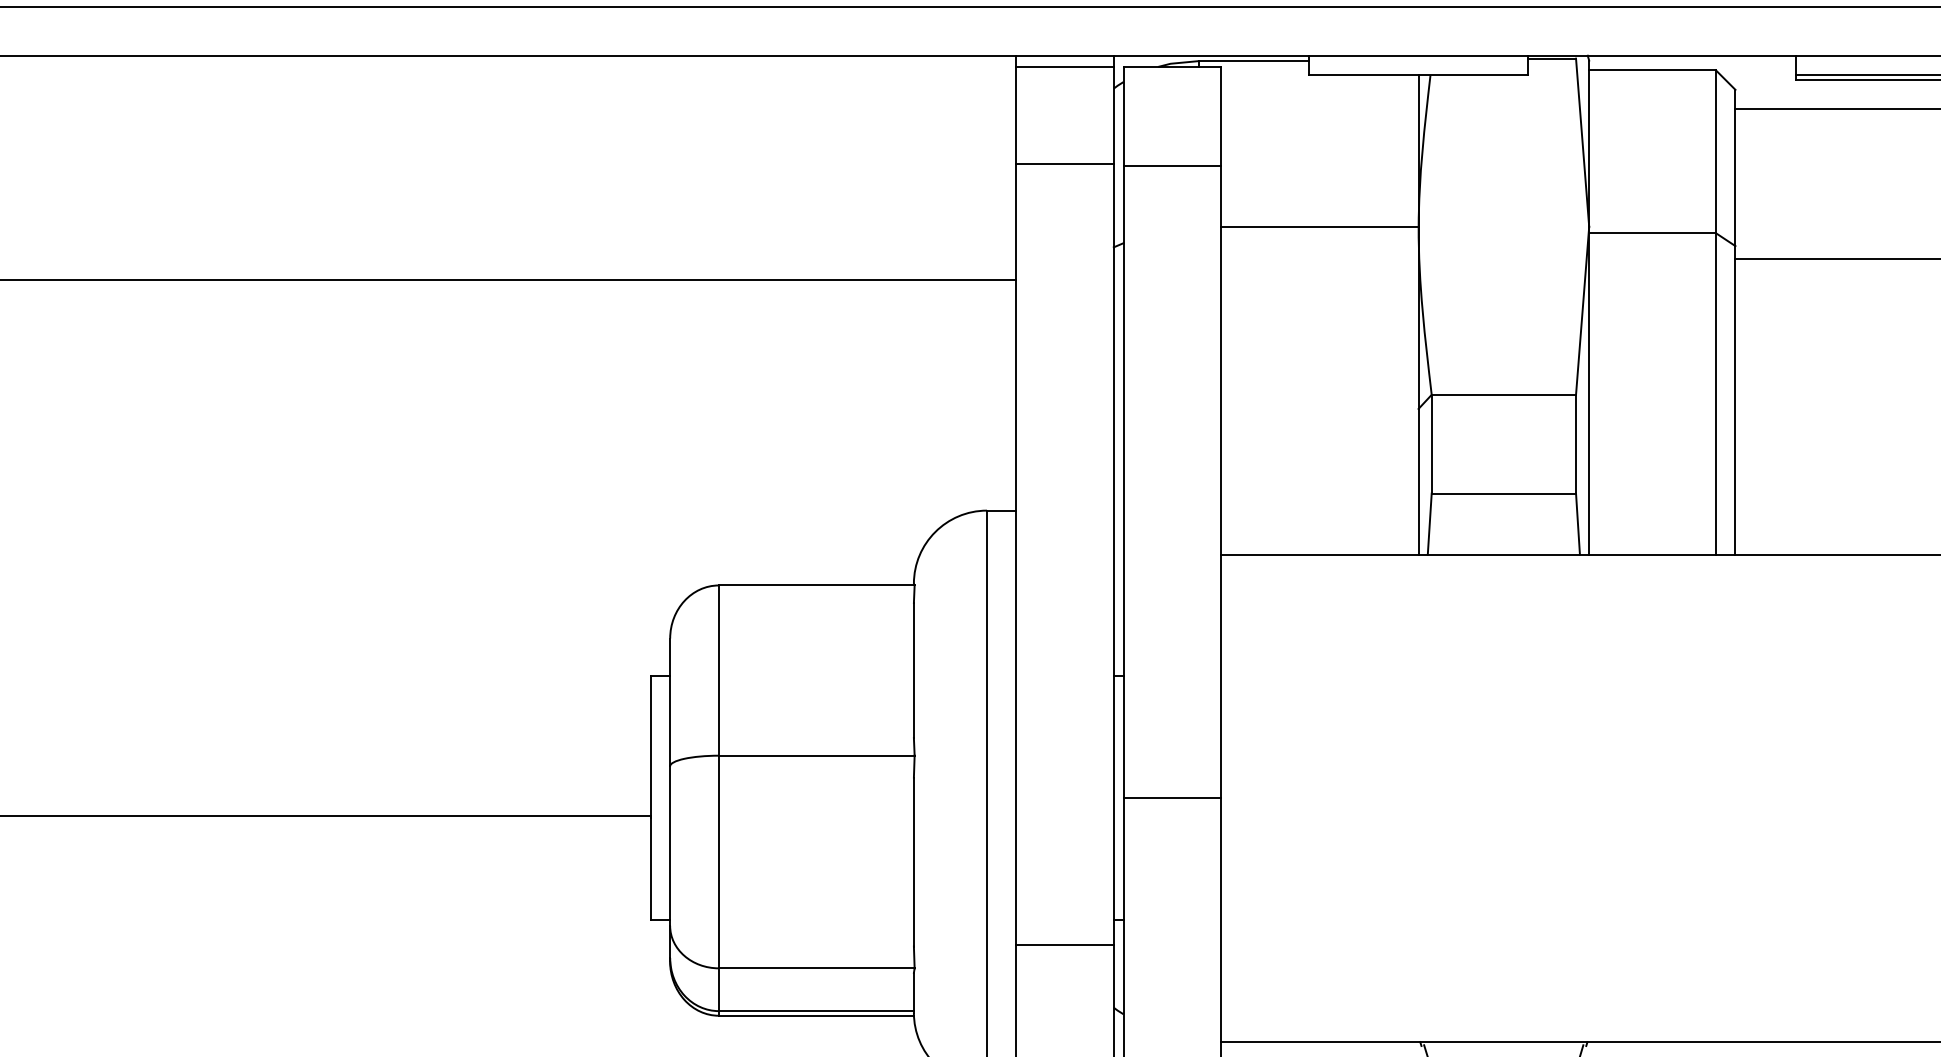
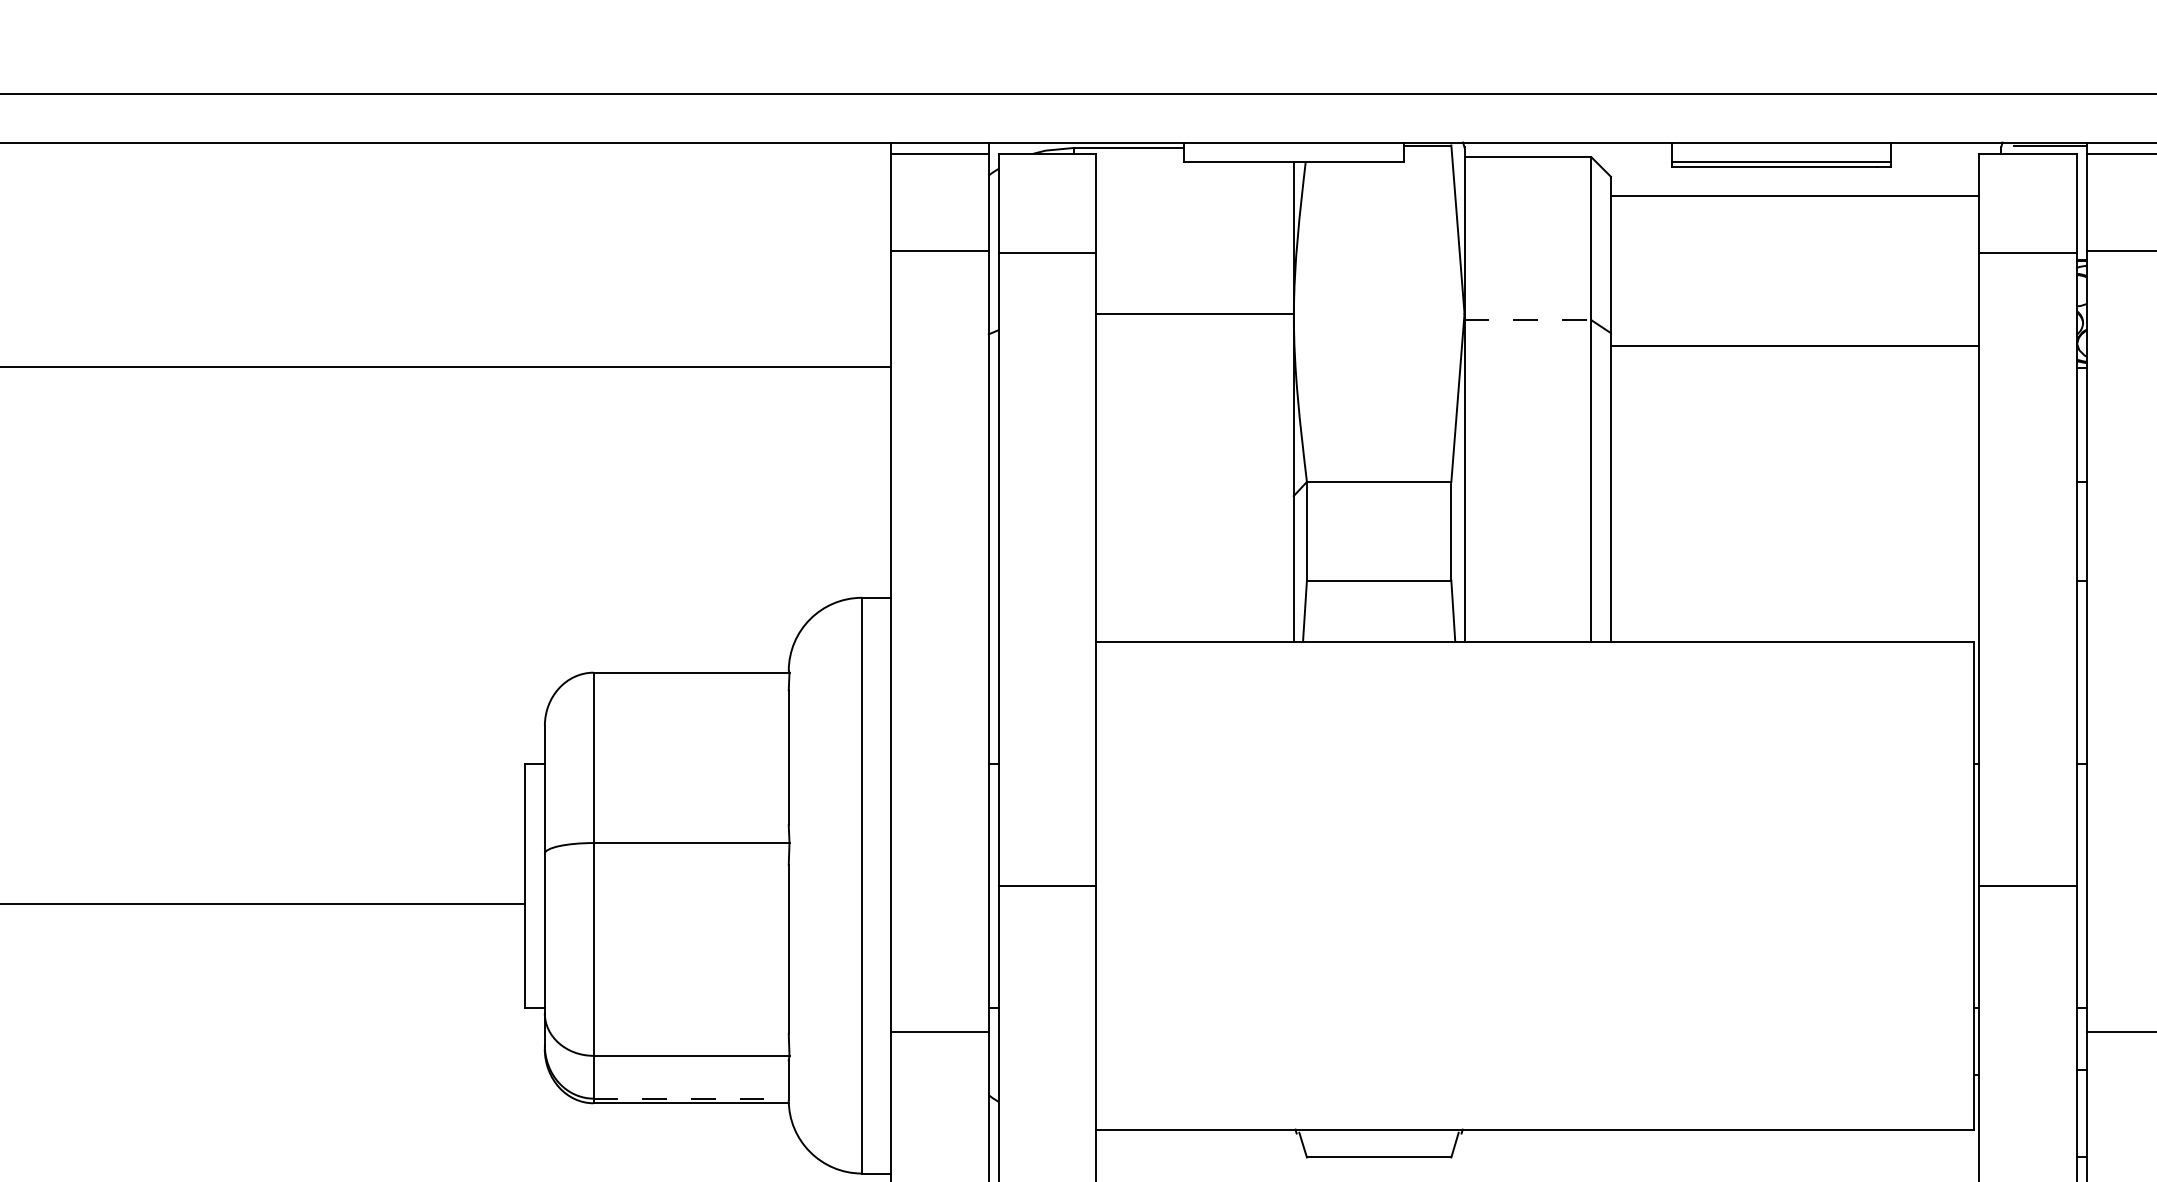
line: (1653, 233) -> (1528, 320), solid -> dashed
line: (816, 1010) -> (691, 1098), solid -> dashed

